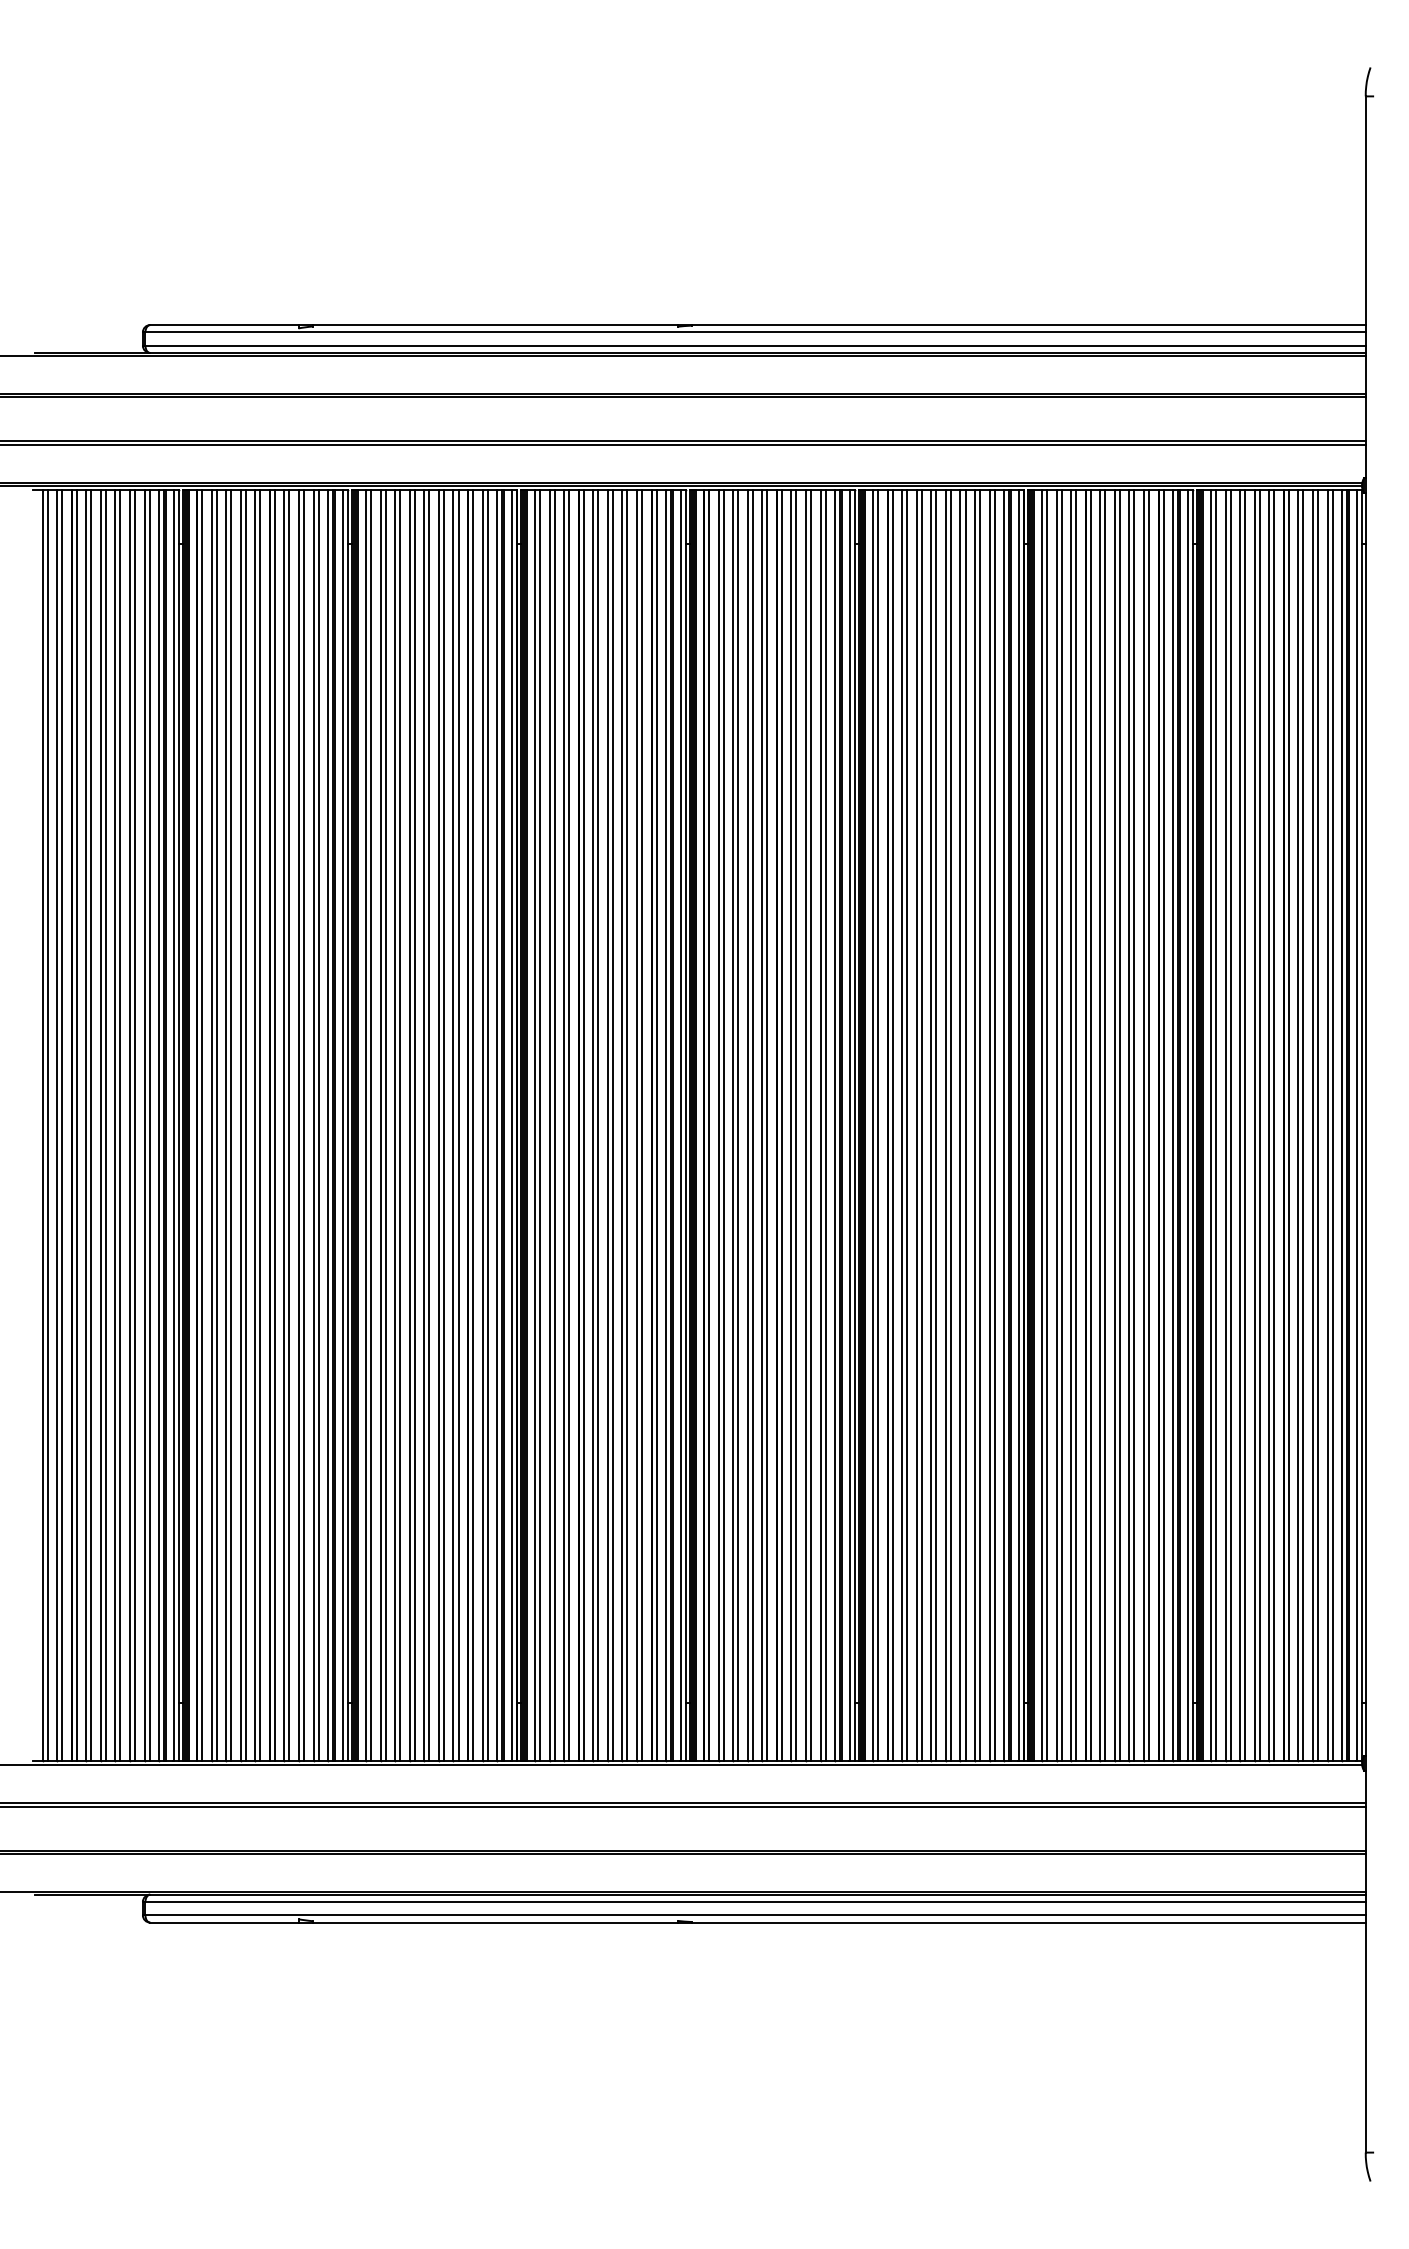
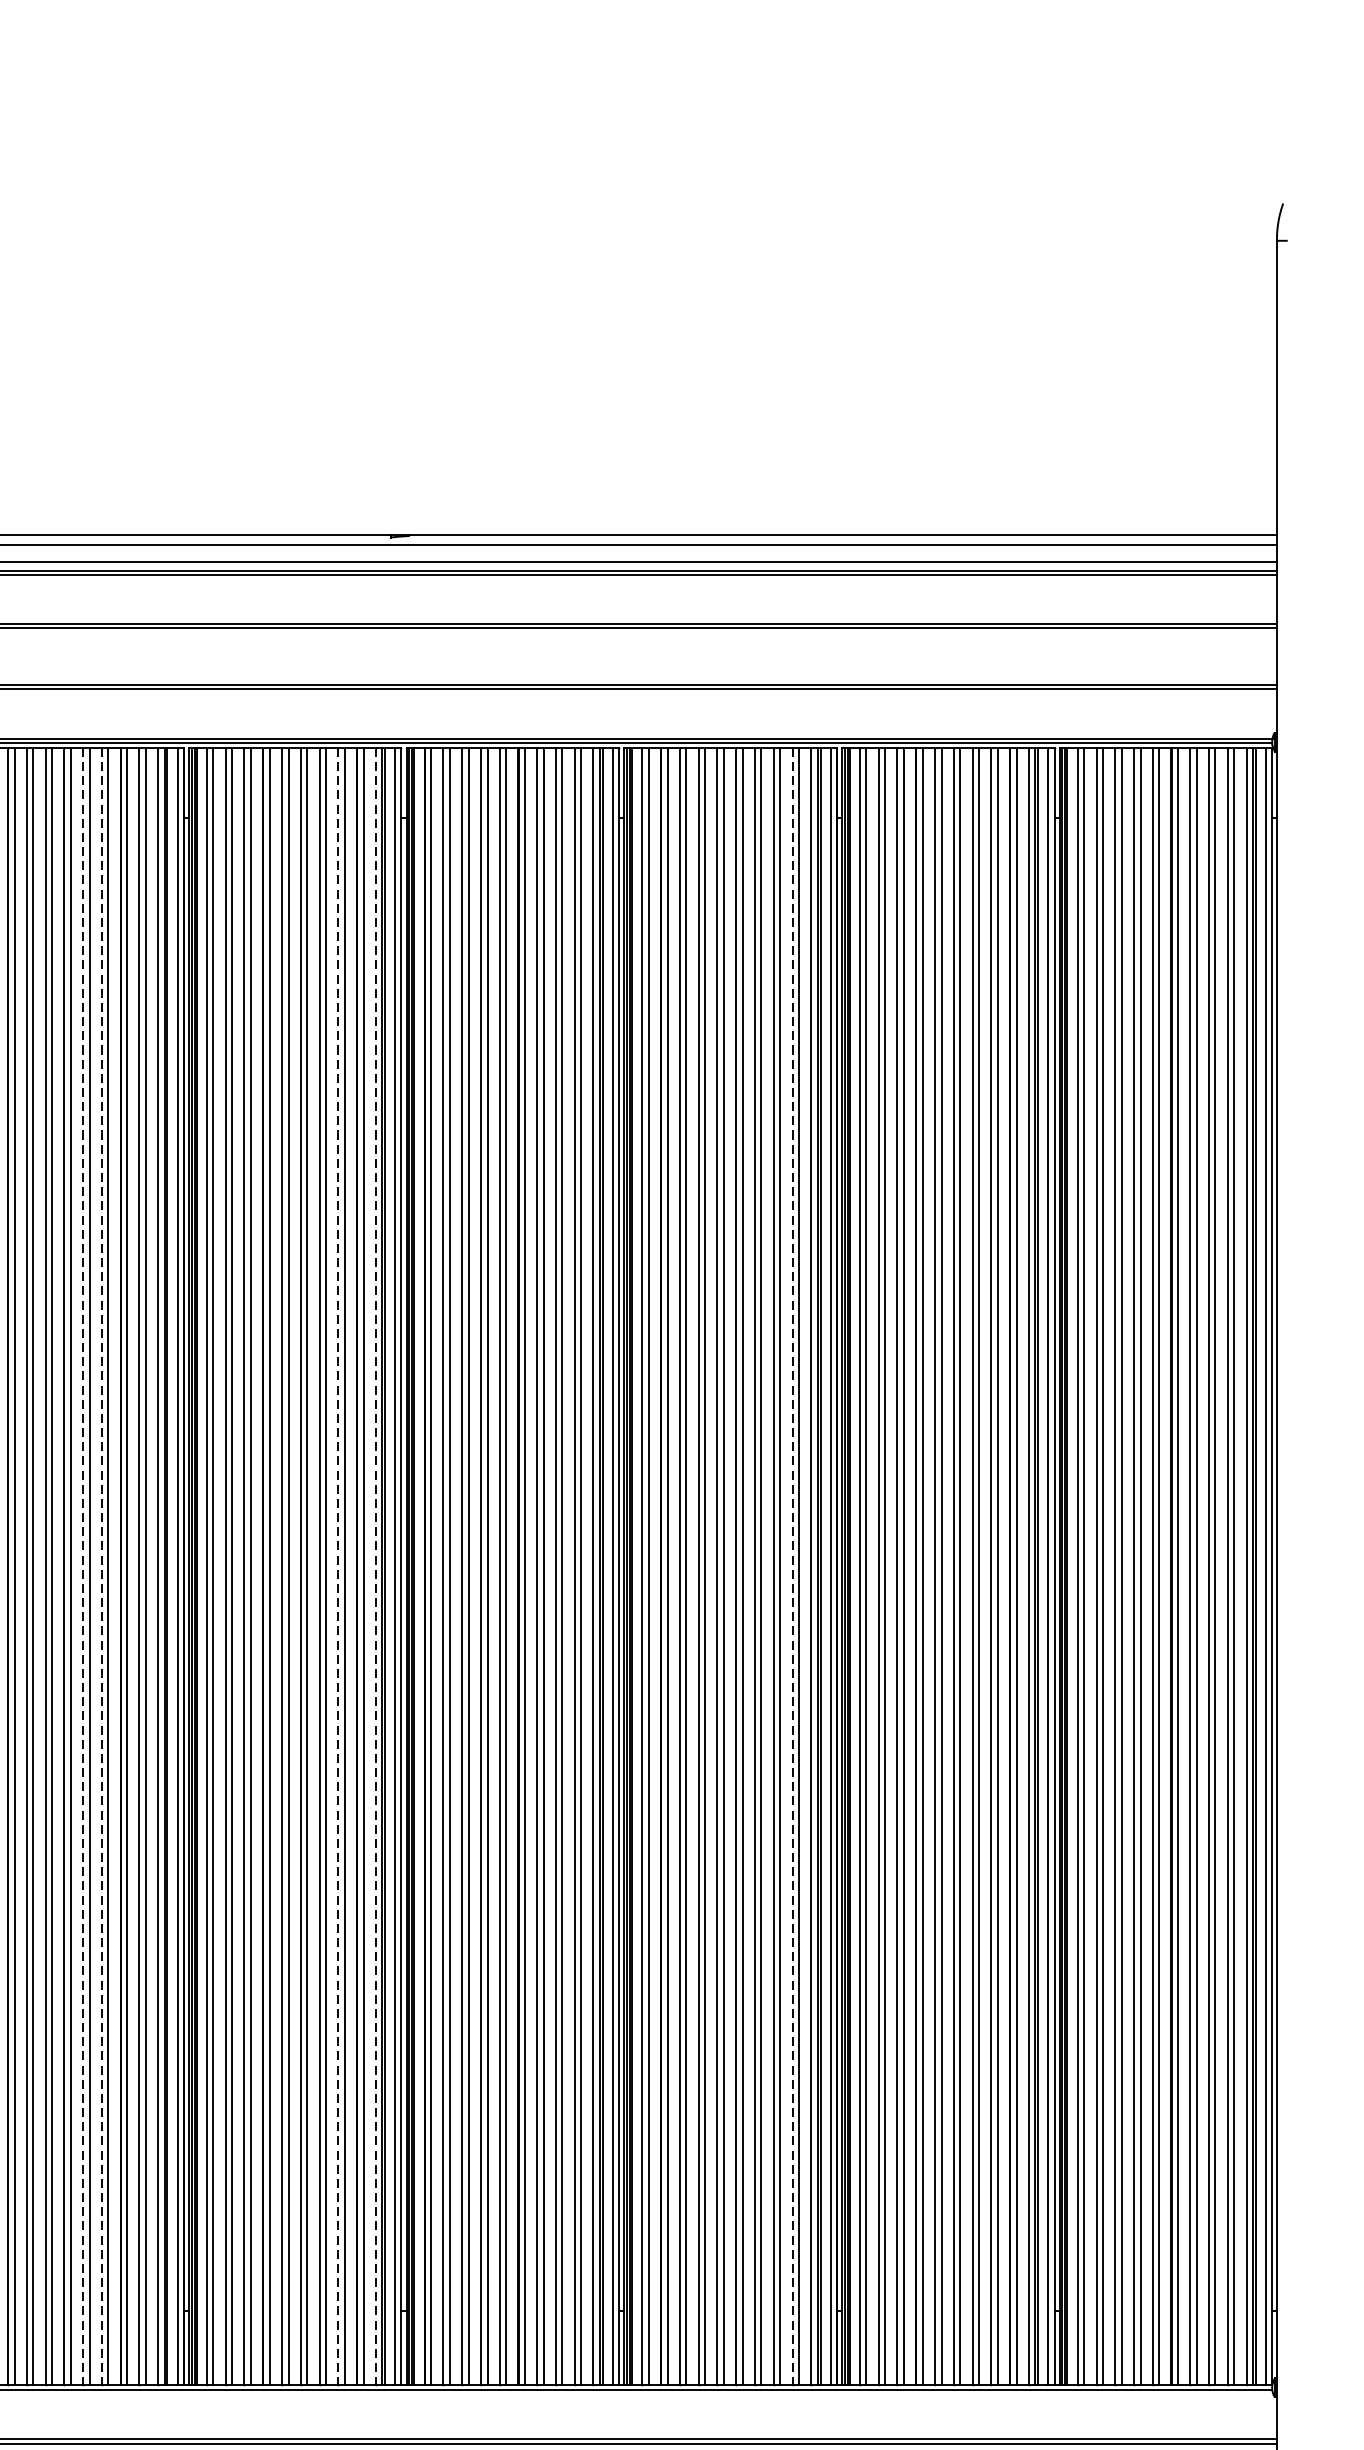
line: (438, 1125) -> (82, 1566), solid -> dashed
line: (453, 1125) -> (102, 1566), solid -> dashed
line: (636, 1125) -> (337, 1566), solid -> dashed
line: (666, 1125) -> (376, 1566), solid -> dashed
line: (989, 1125) -> (792, 1566), solid -> dashed

